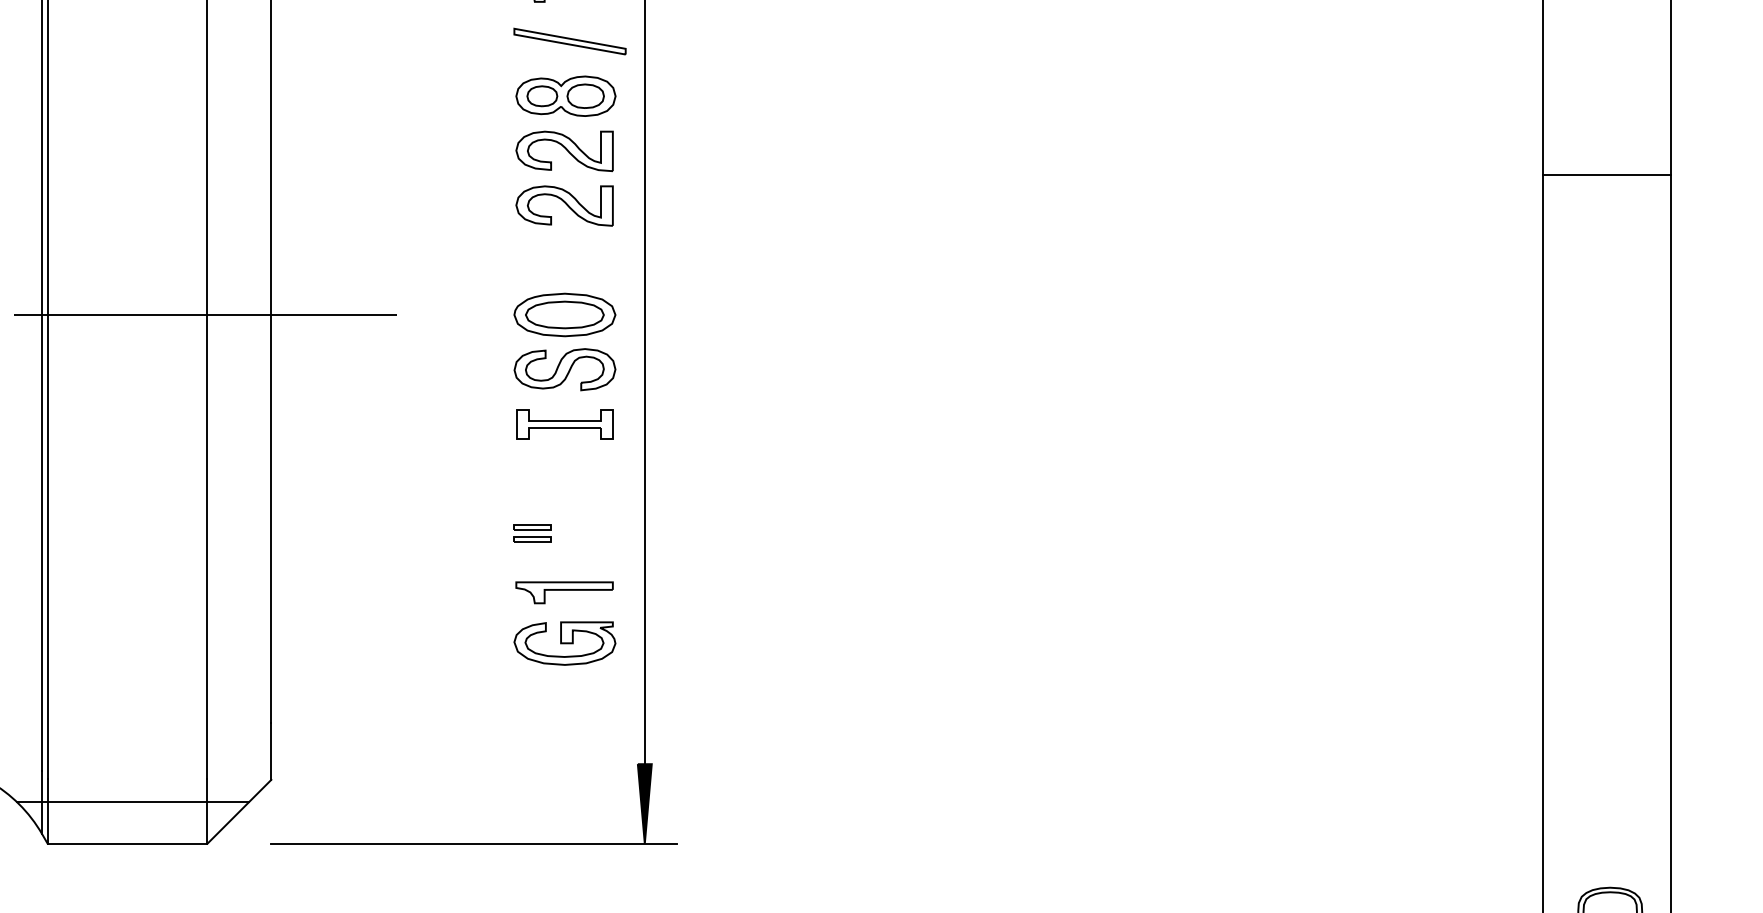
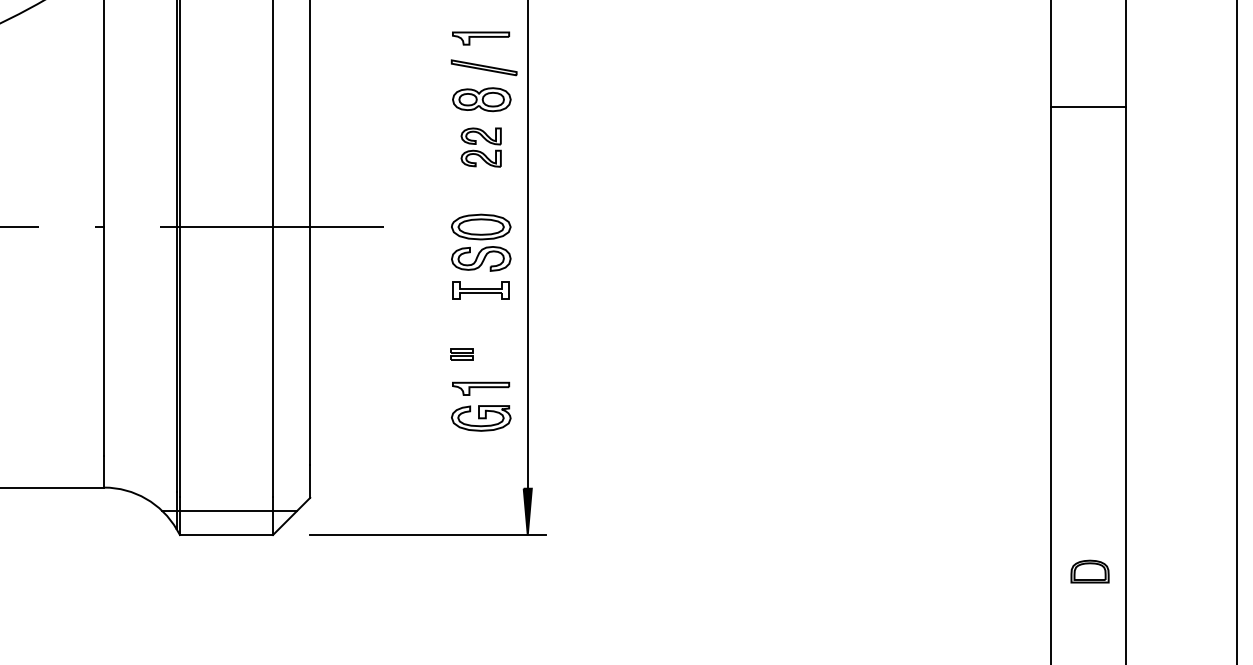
line: (1607, 174) -> (1088, 106), moved
part: (565, 178) -> (481, 147), size x0.7

